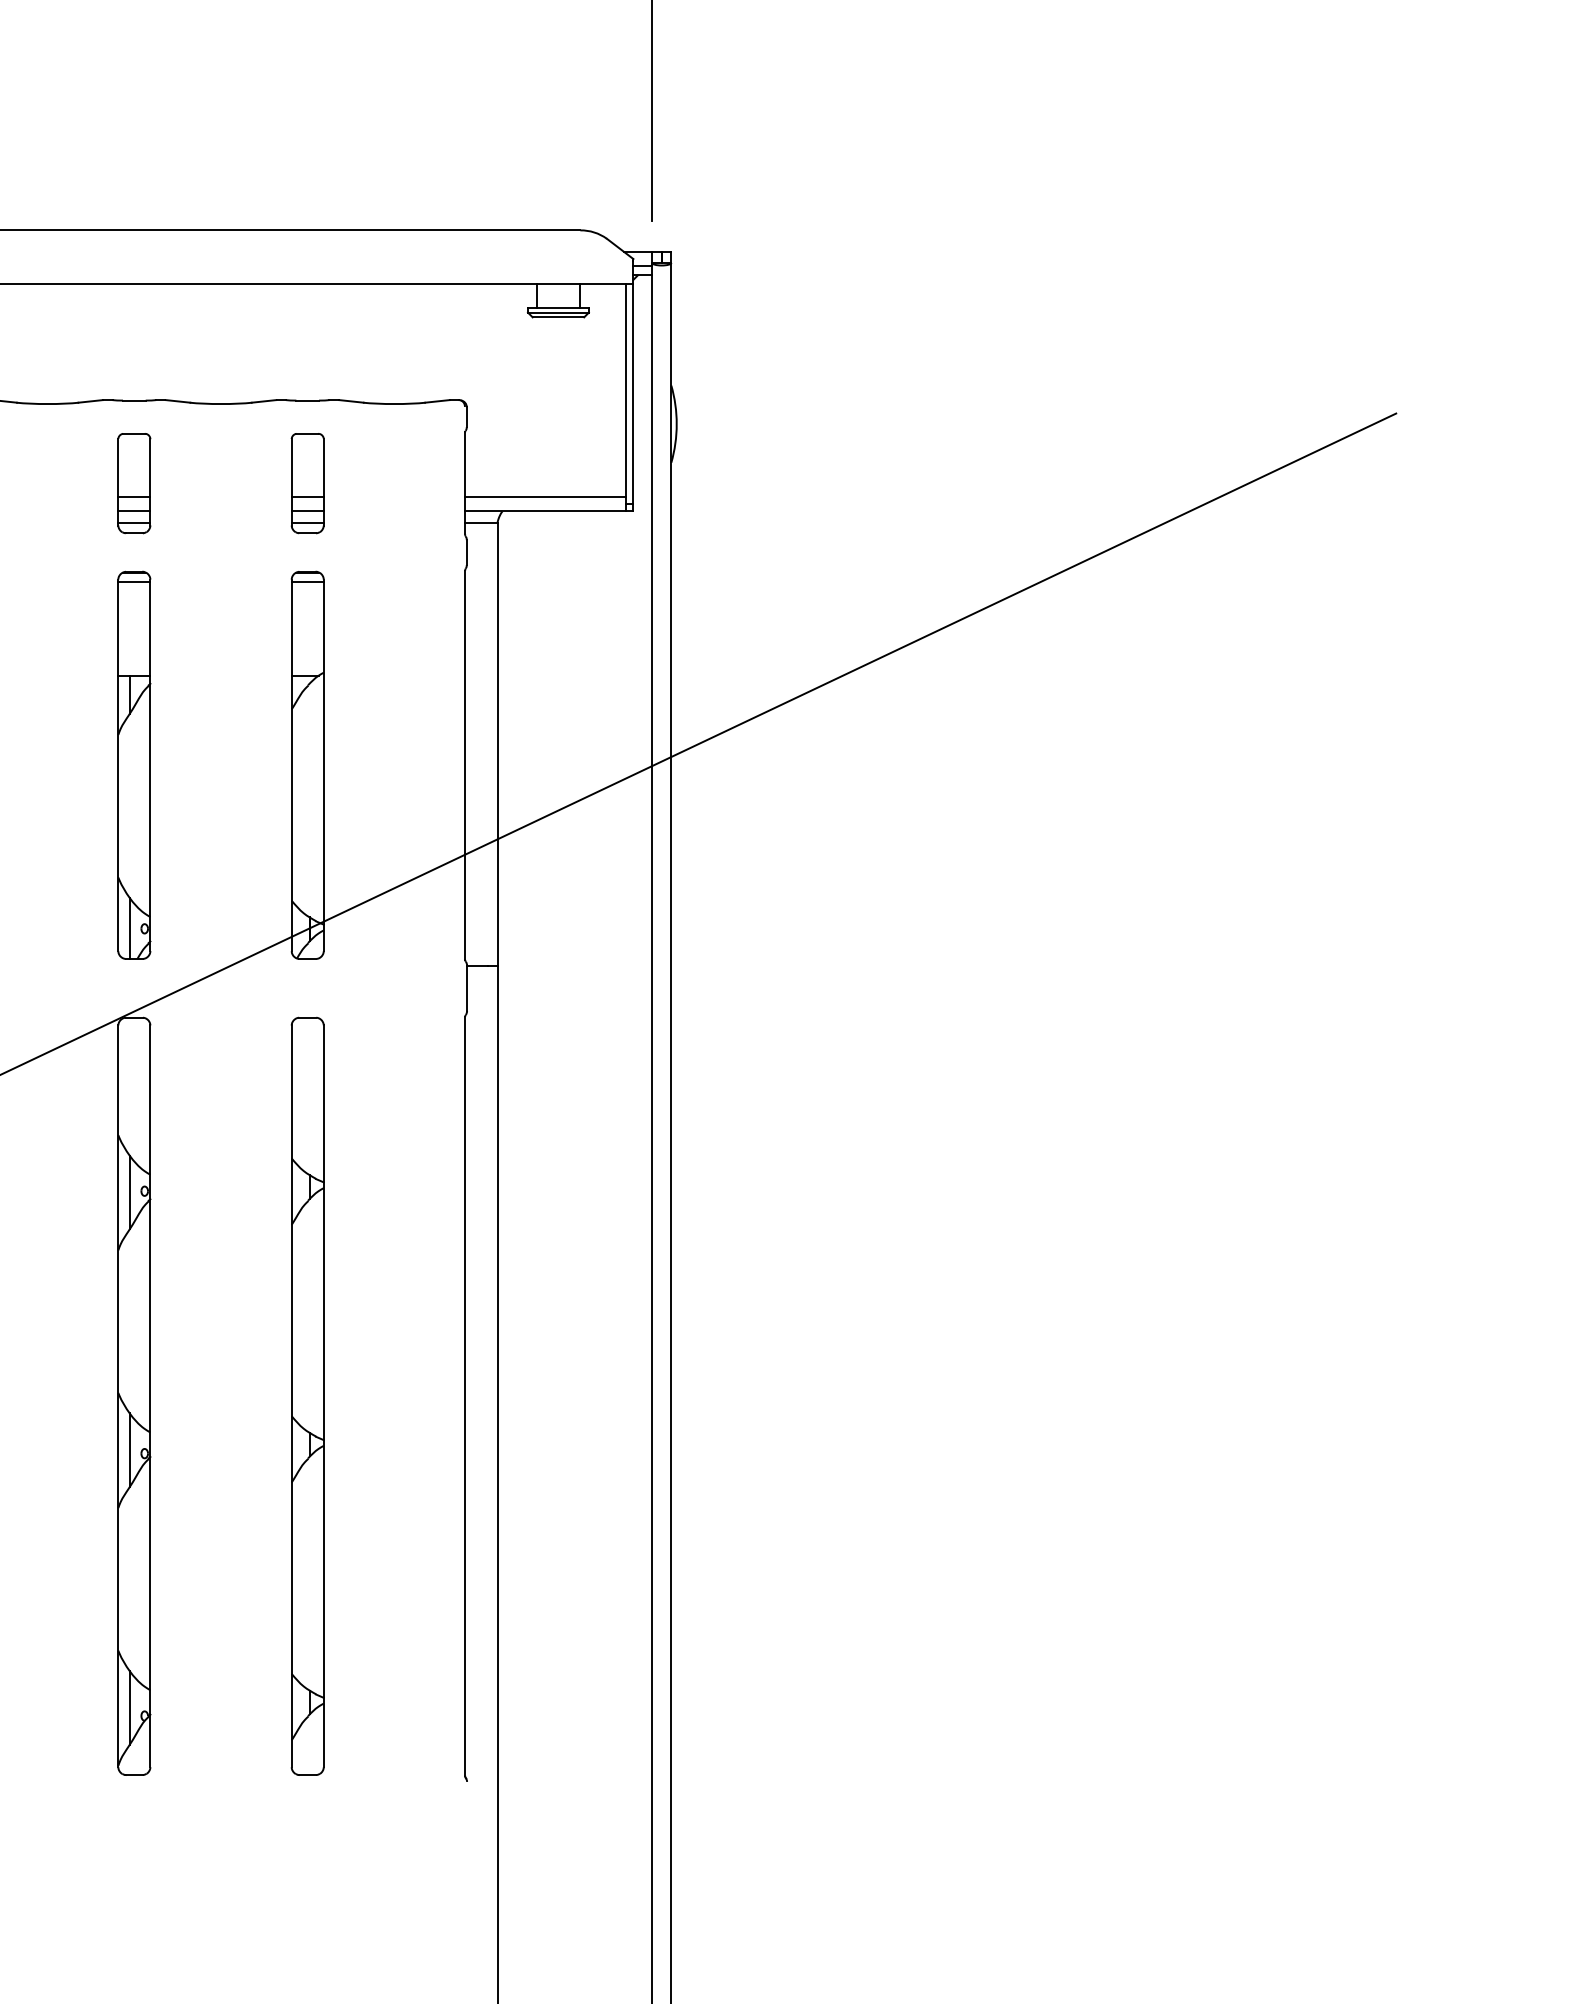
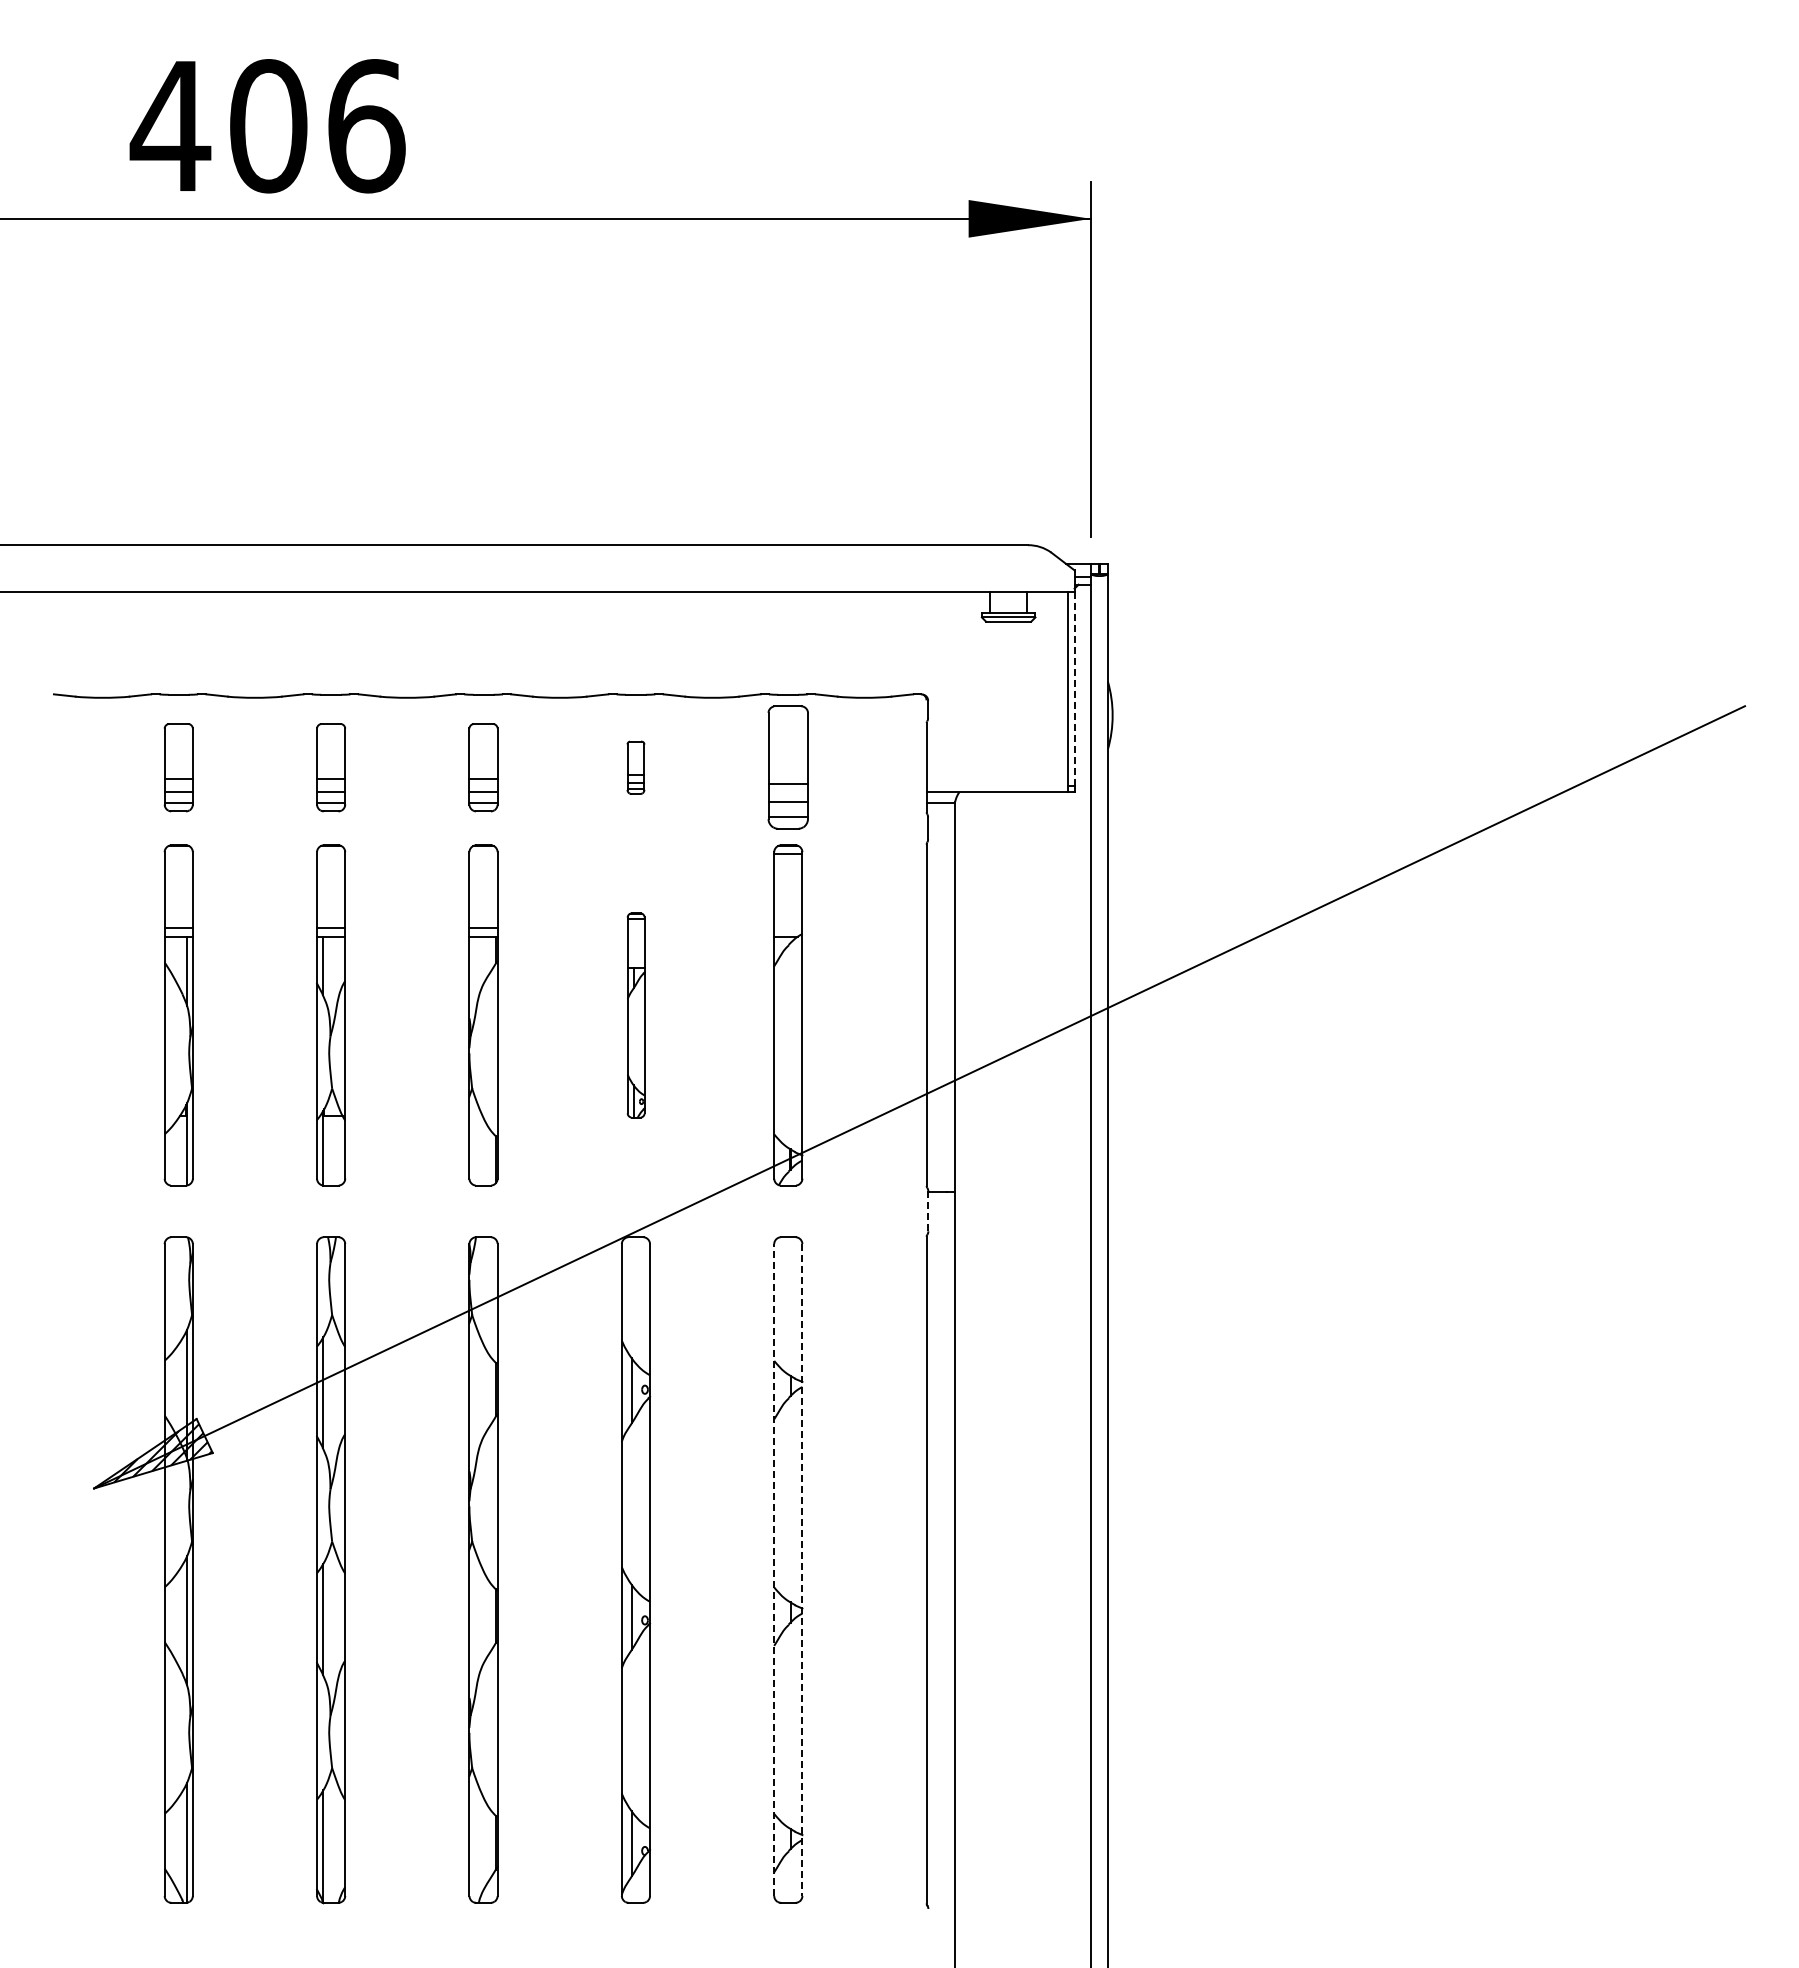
line: (633, 394) -> (1074, 689), solid -> dashed
part: (133, 483) -> (635, 767), size x0.6
part: (307, 483) -> (788, 767), size x1.4
line: (545, 496) -> (997, 779), removed
part: (135, 765) -> (636, 1015), size x0.6
line: (467, 988) -> (928, 1211), solid -> dashed
line: (292, 1395) -> (774, 1569), solid -> dashed
line: (323, 1396) -> (802, 1570), solid -> dashed

